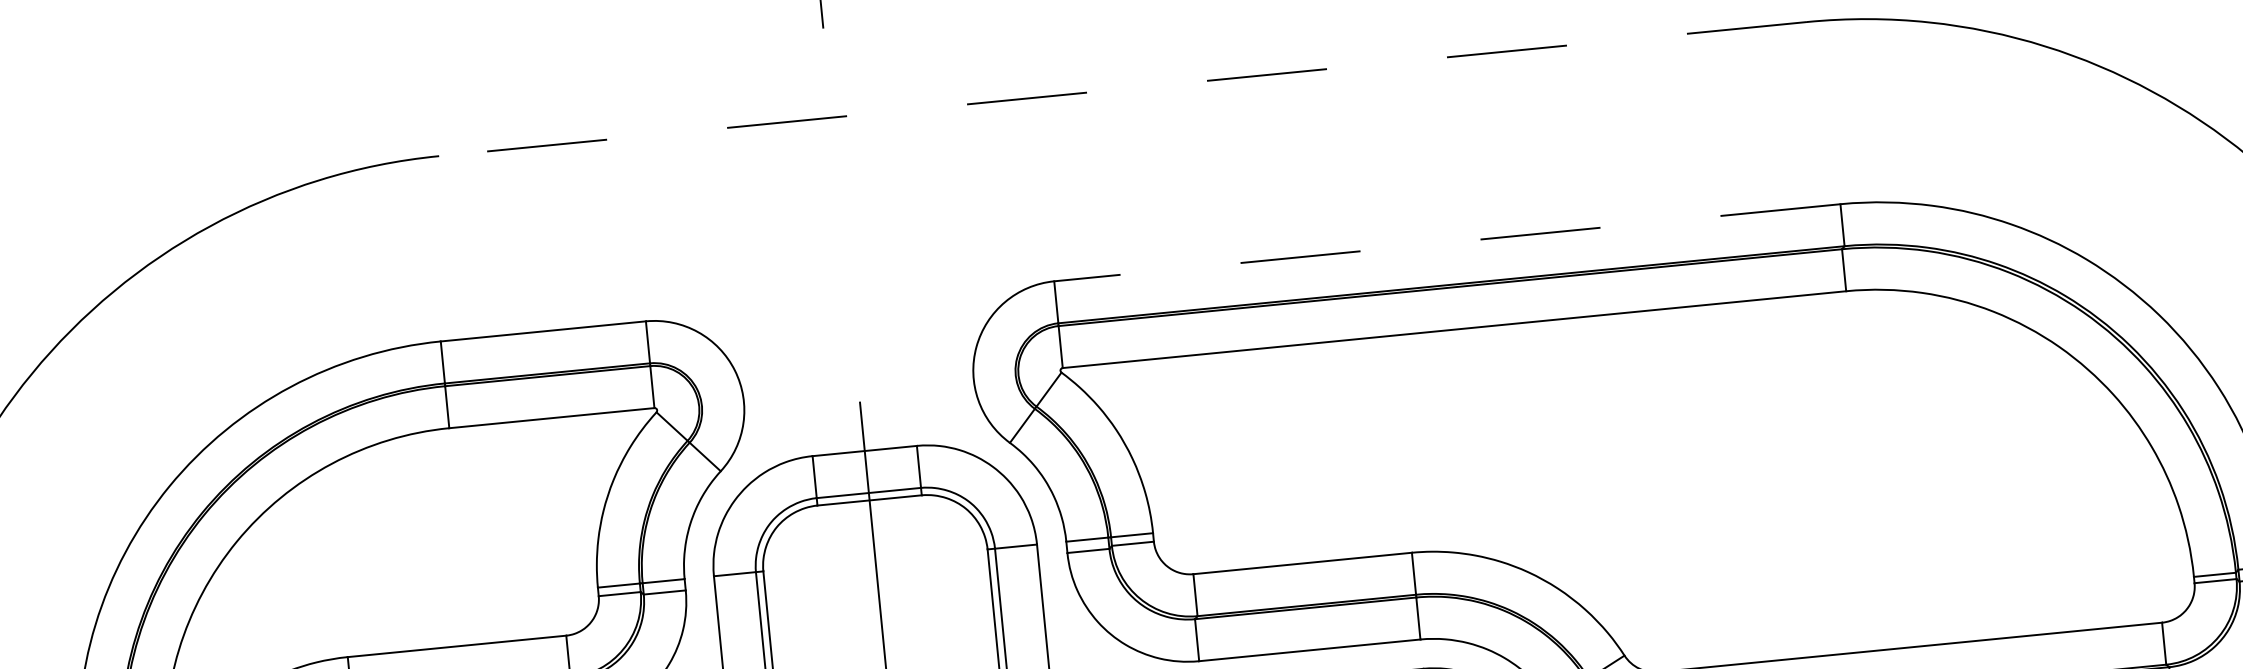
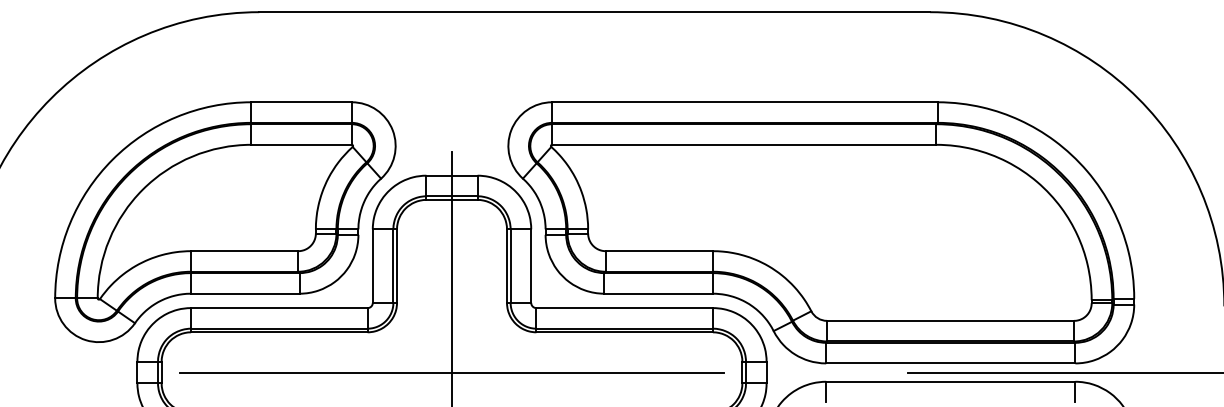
line: (1122, 89) -> (594, 12), dashed -> solid
line: (1446, 243) -> (744, 102), dashed -> solid

